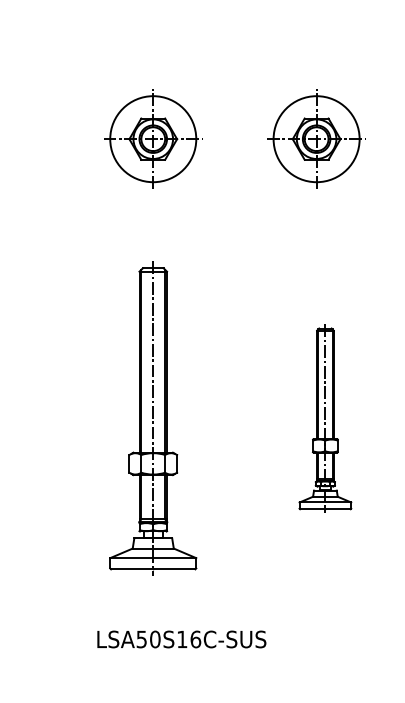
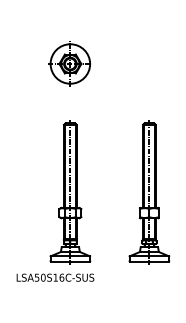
part: (314, 138) -> (144, 63), removed
part: (325, 419) -> (149, 192), size x1.67
text: (181, 638) -> (55, 277), moved

